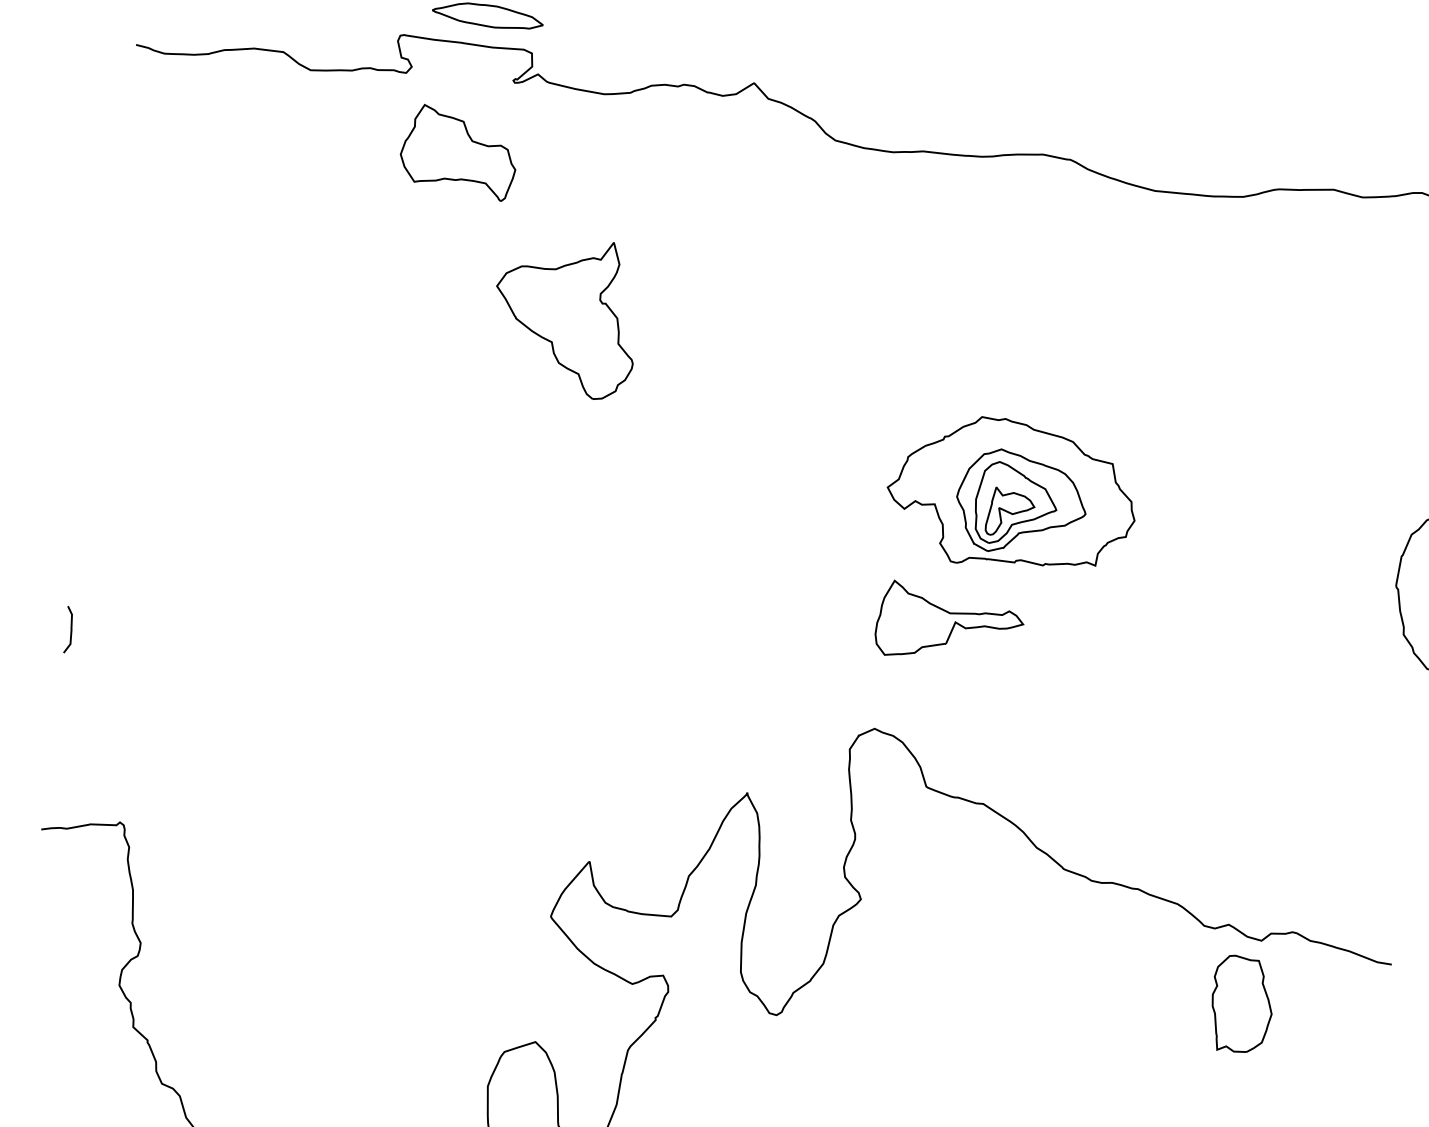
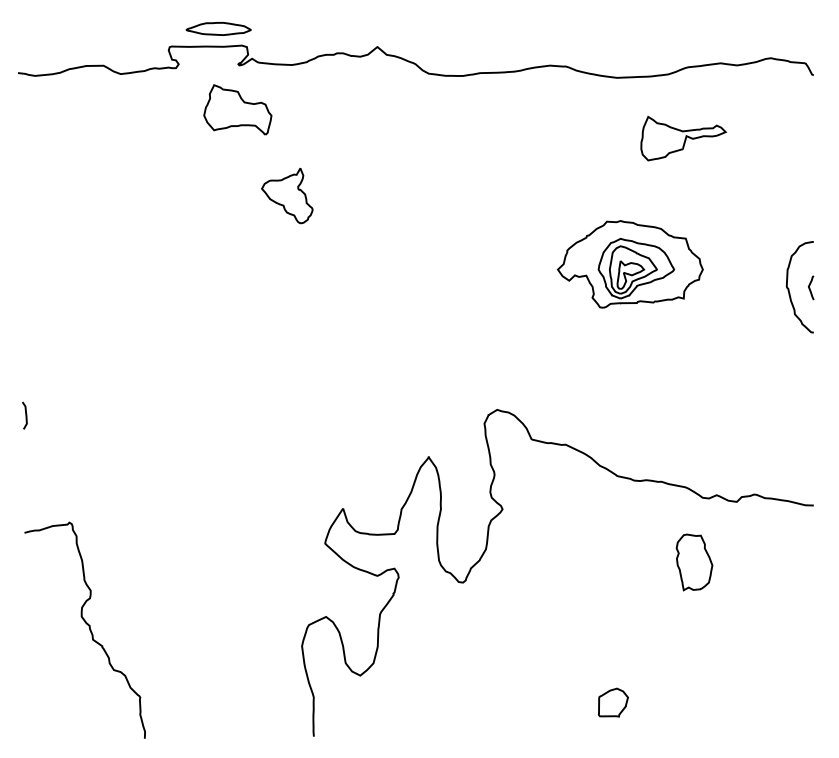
part: (458, 151) -> (237, 109), moved
part: (566, 315) -> (287, 195), size x0.6
part: (1012, 495) -> (630, 264), moved
part: (949, 625) -> (683, 138), moved
part: (1241, 1005) -> (694, 562), moved

